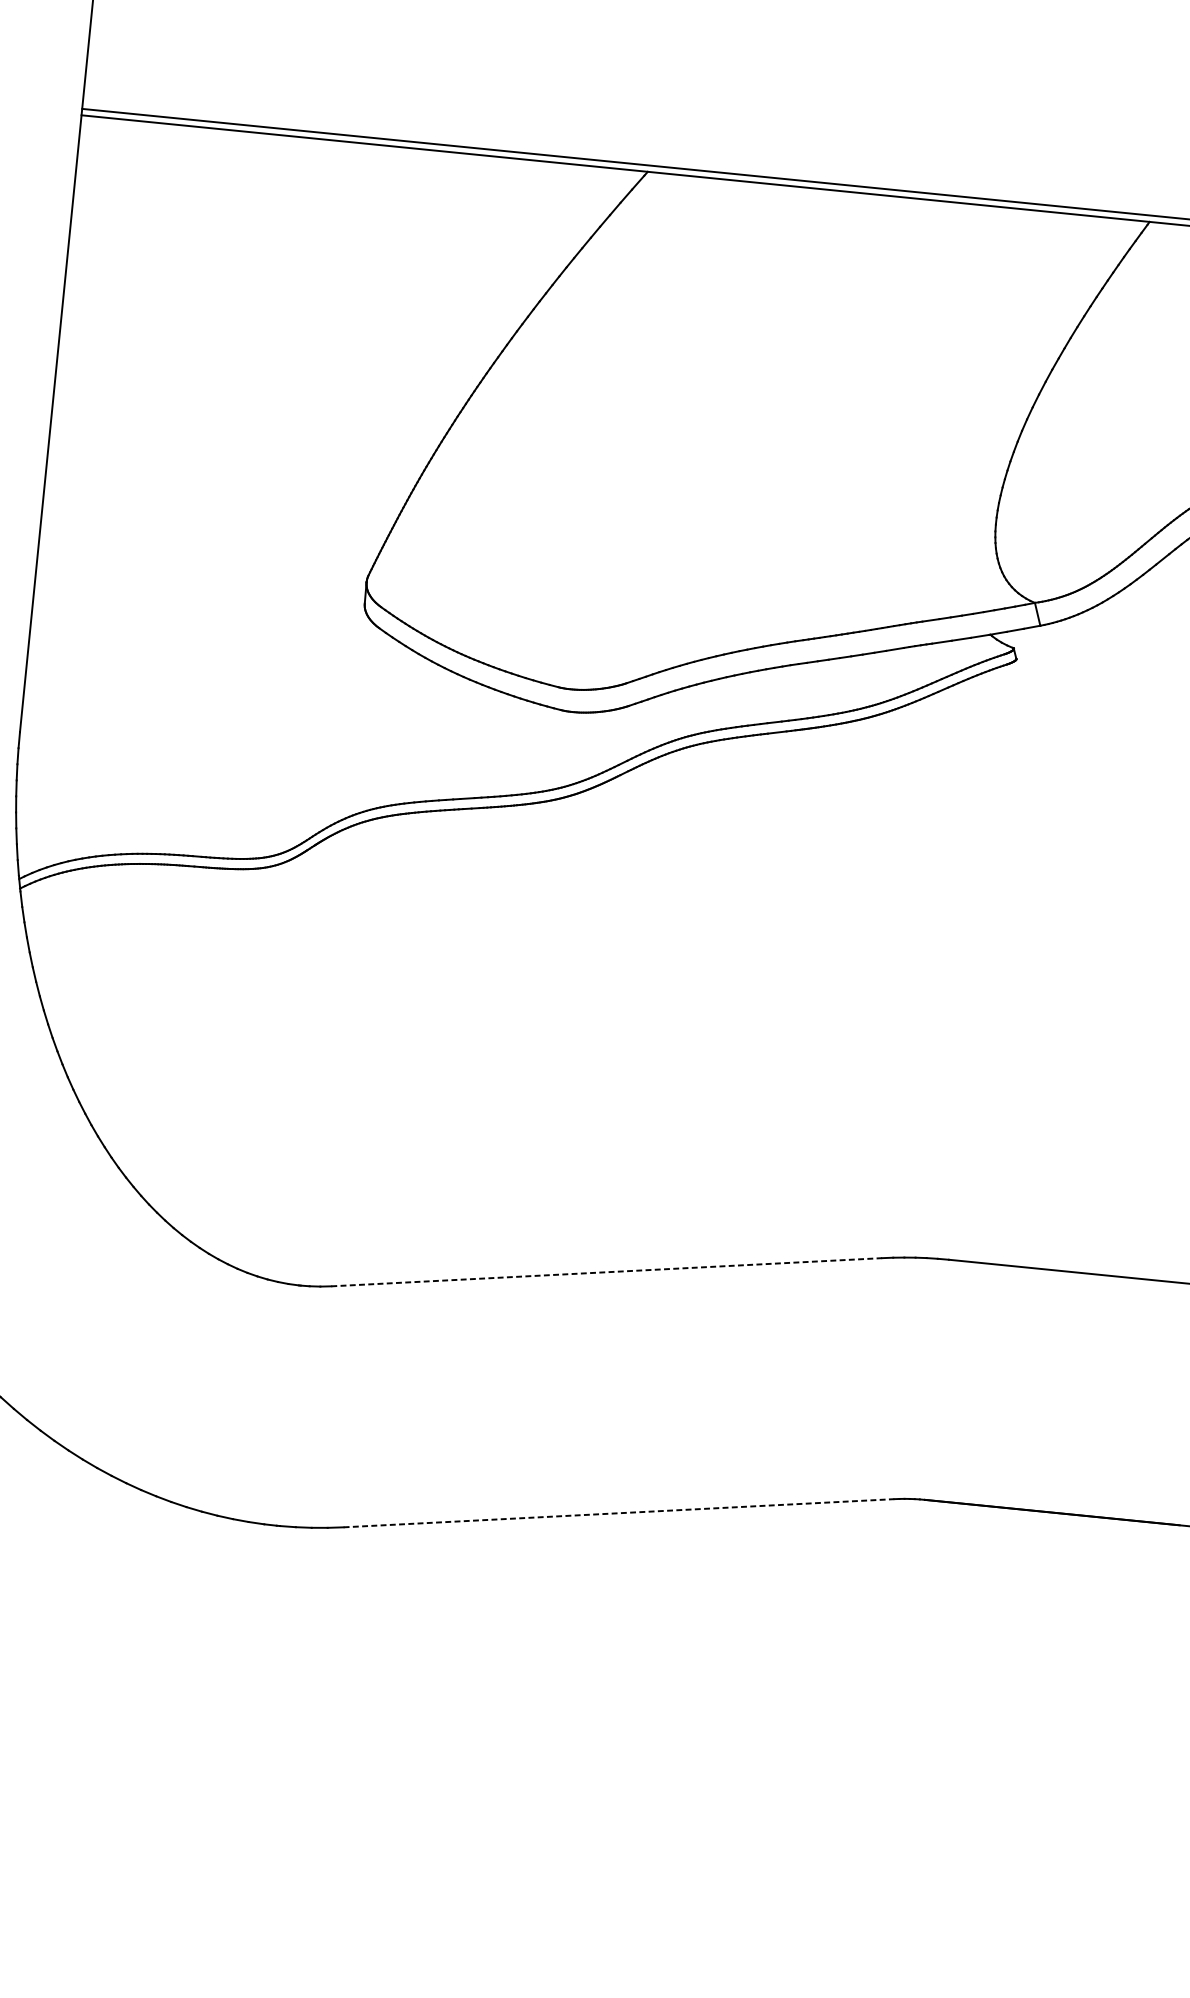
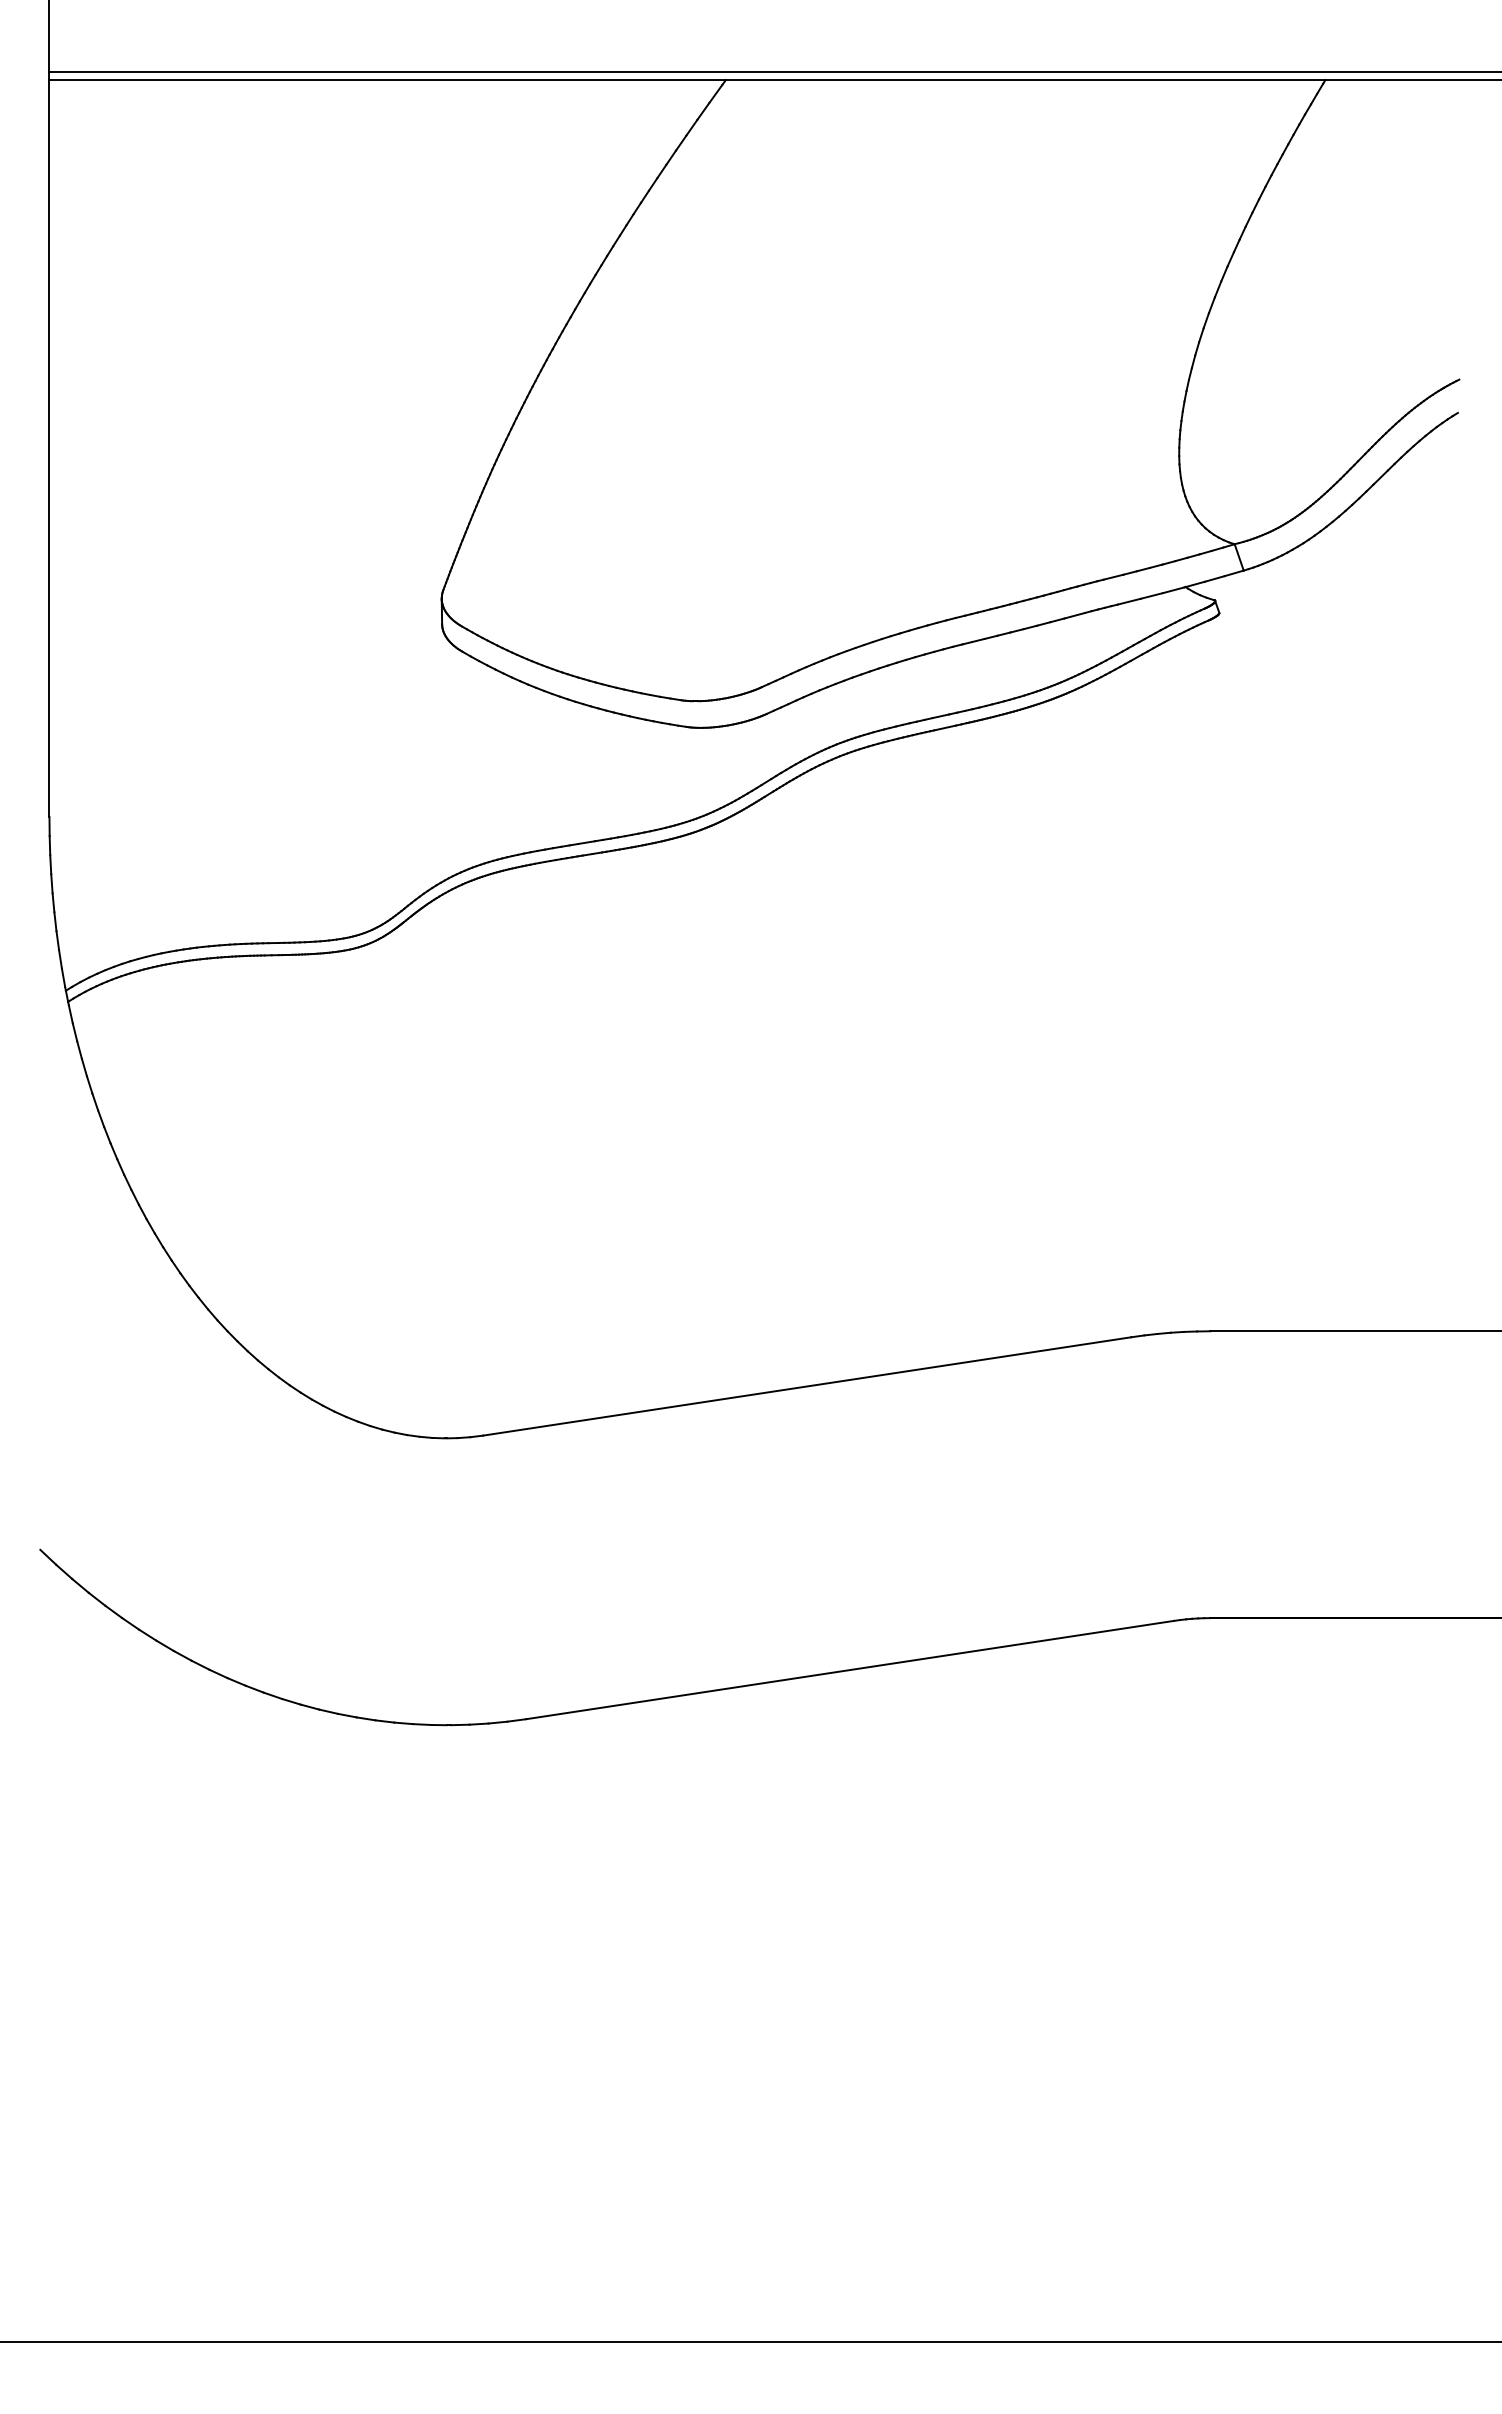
line: (606, 1272) -> (807, 1386), dashed -> solid
line: (619, 1513) -> (850, 1670), dashed -> solid

